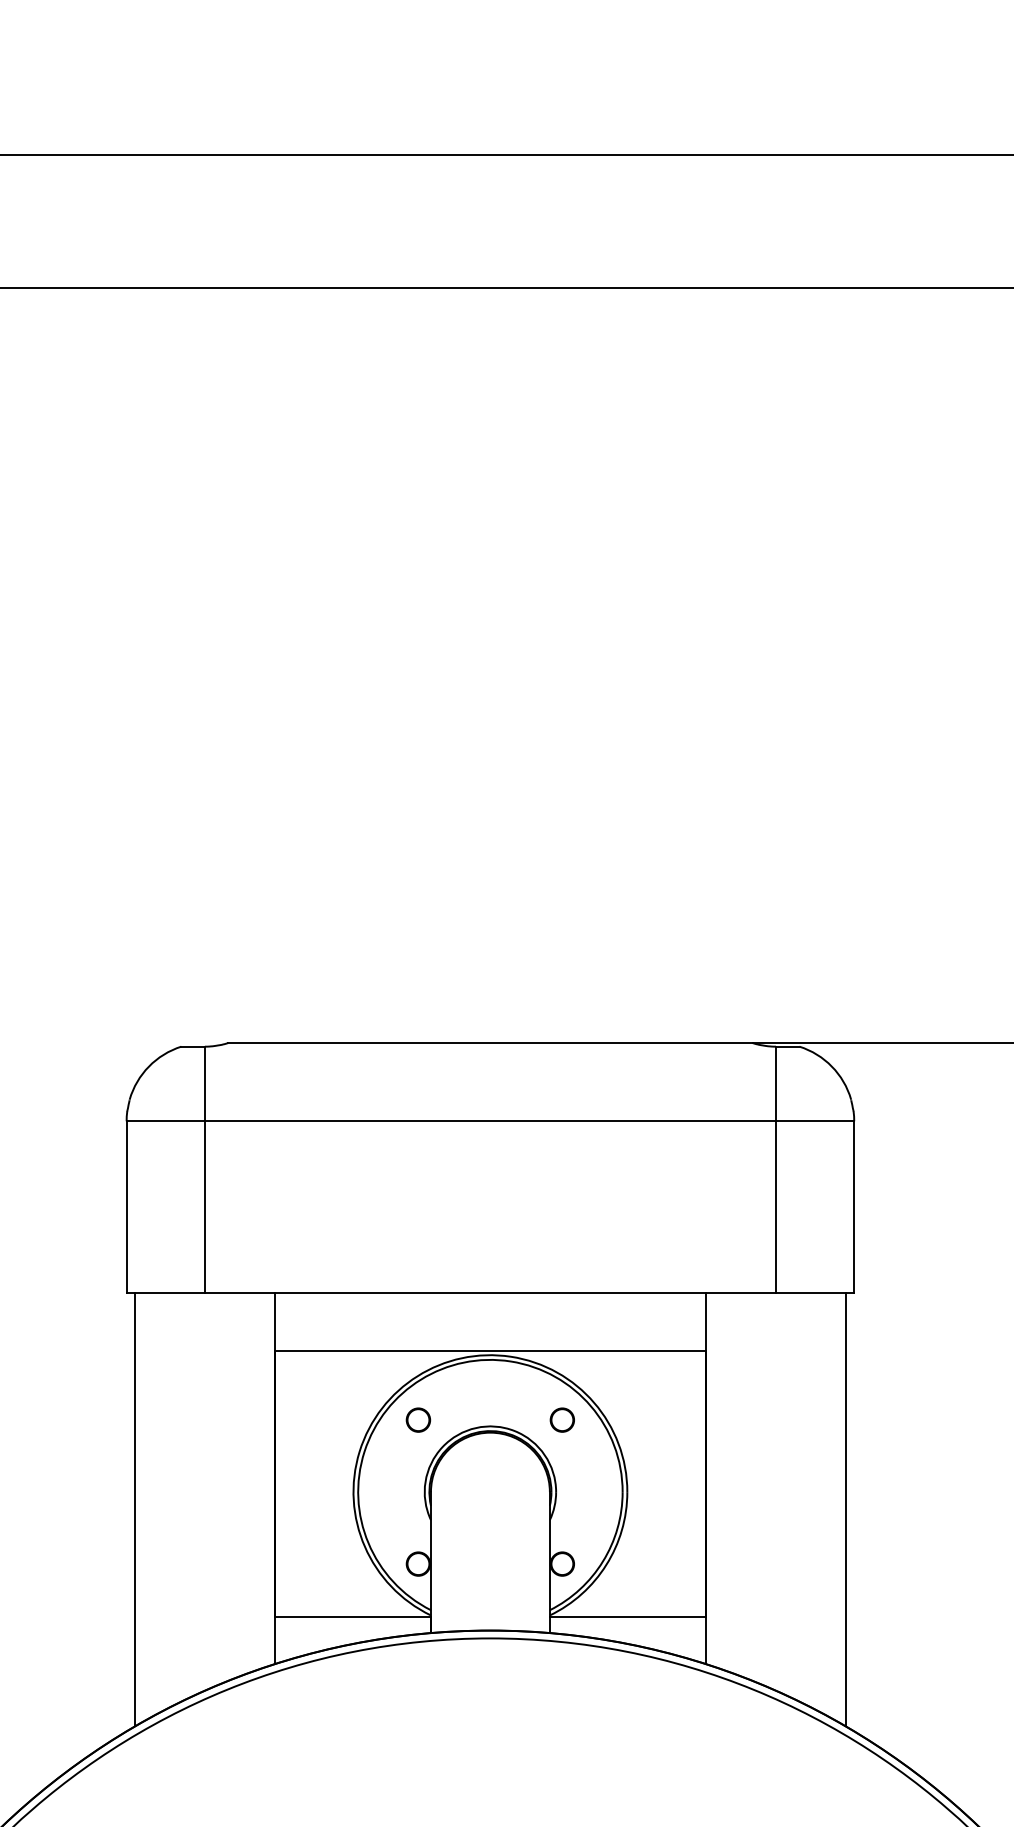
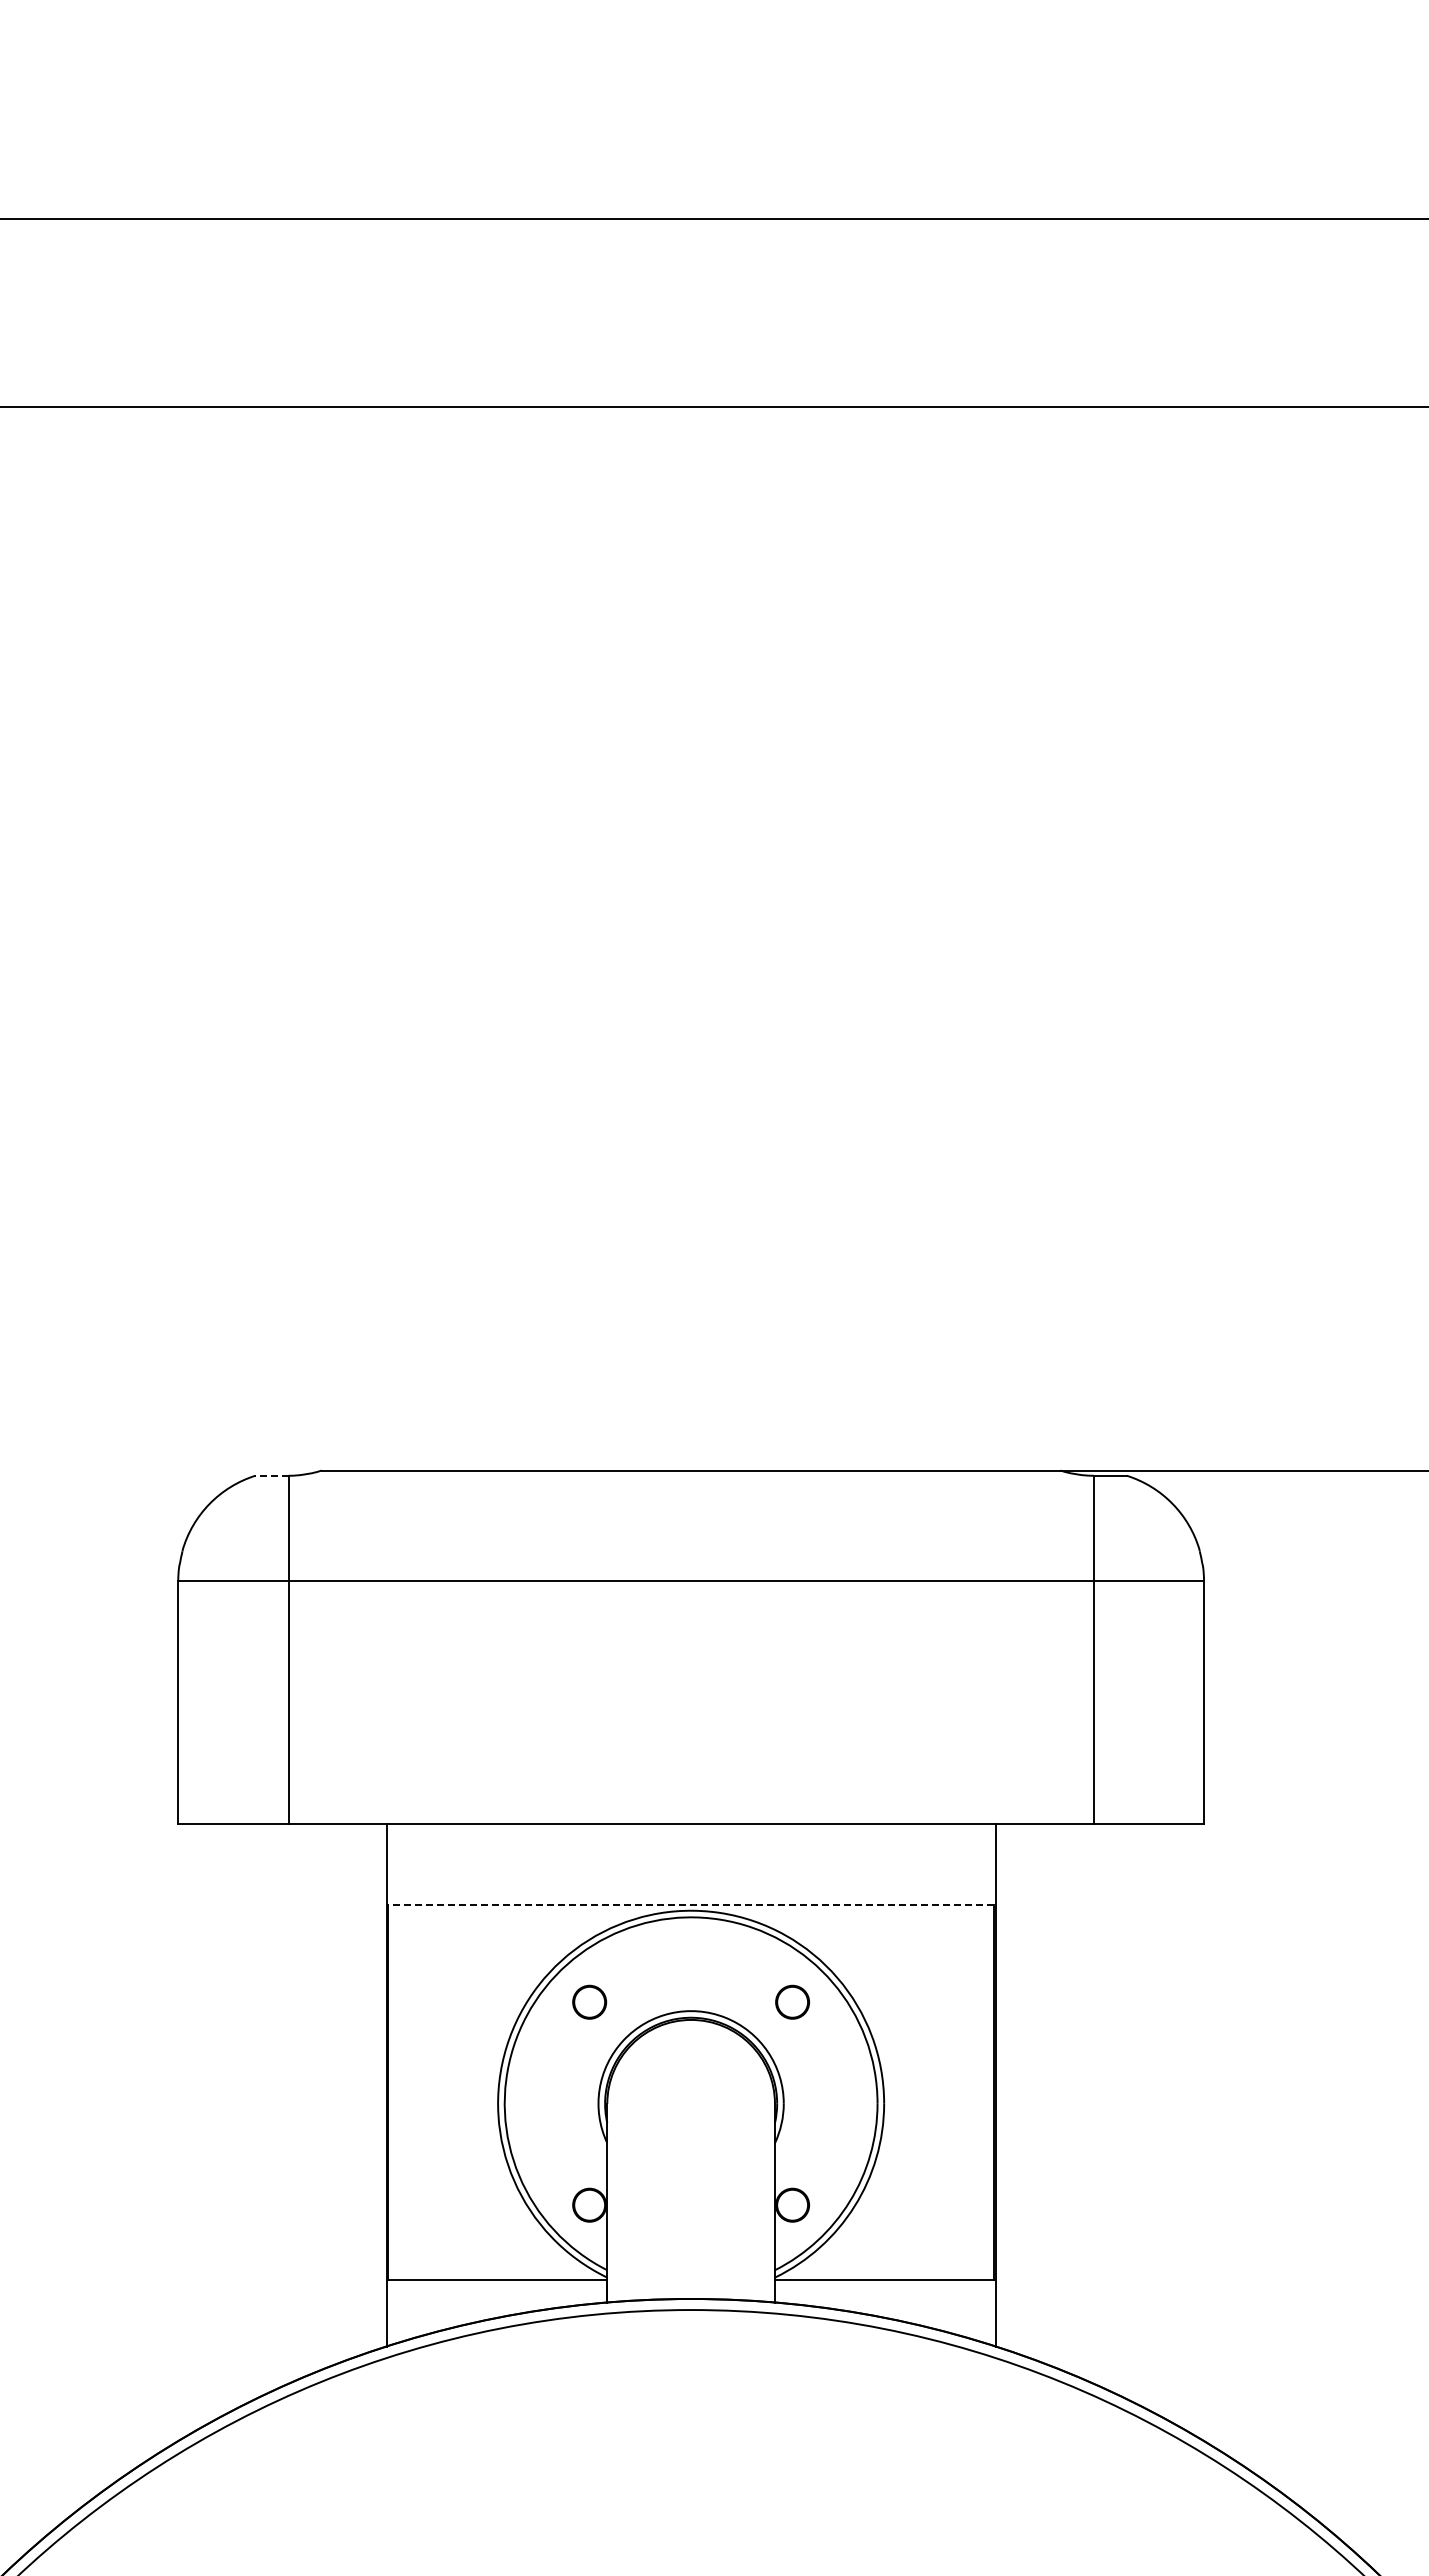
line: (193, 1046) -> (272, 1475), solid -> dashed
line: (489, 1351) -> (690, 1905), solid -> dashed
line: (135, 1509) -> (190, 2128), removed
line: (845, 1509) -> (1191, 2128), removed

